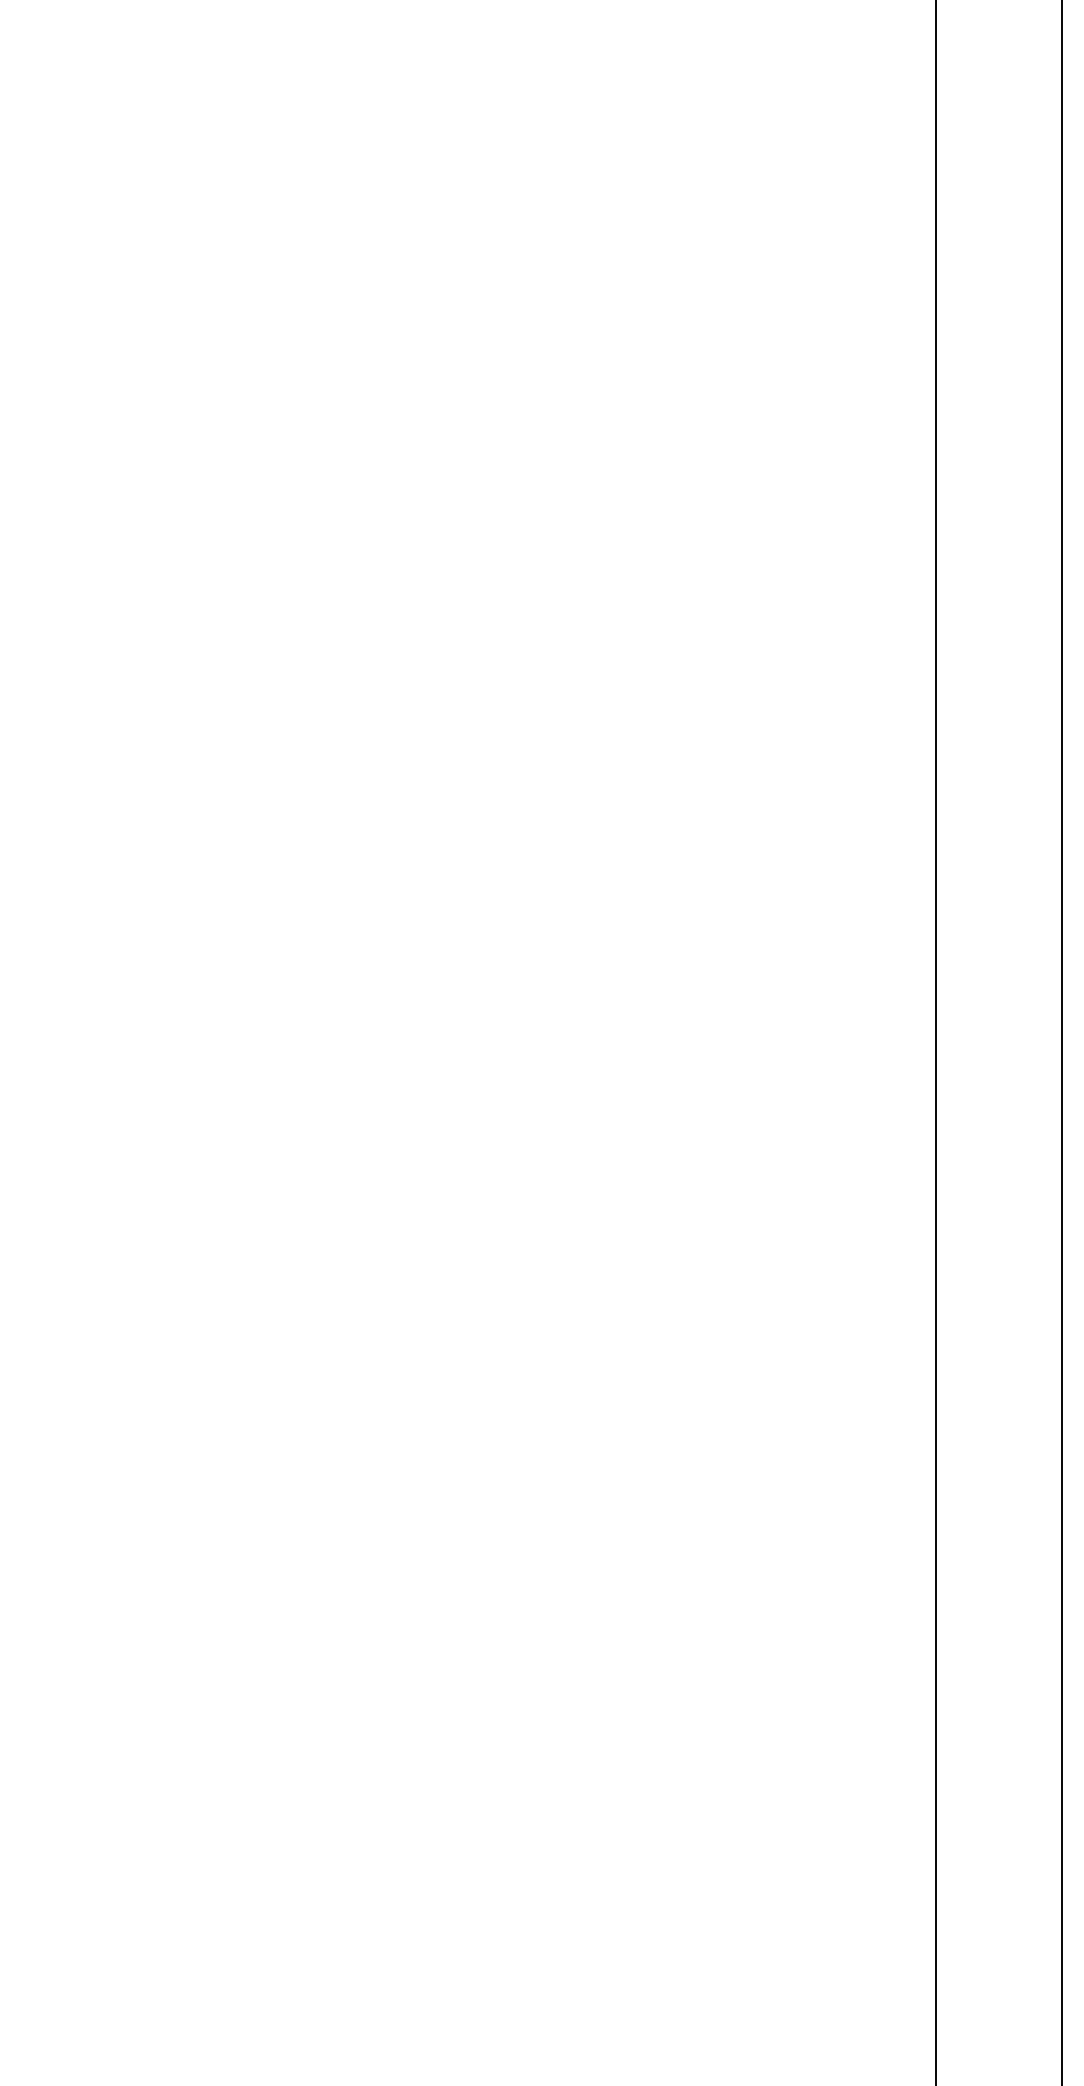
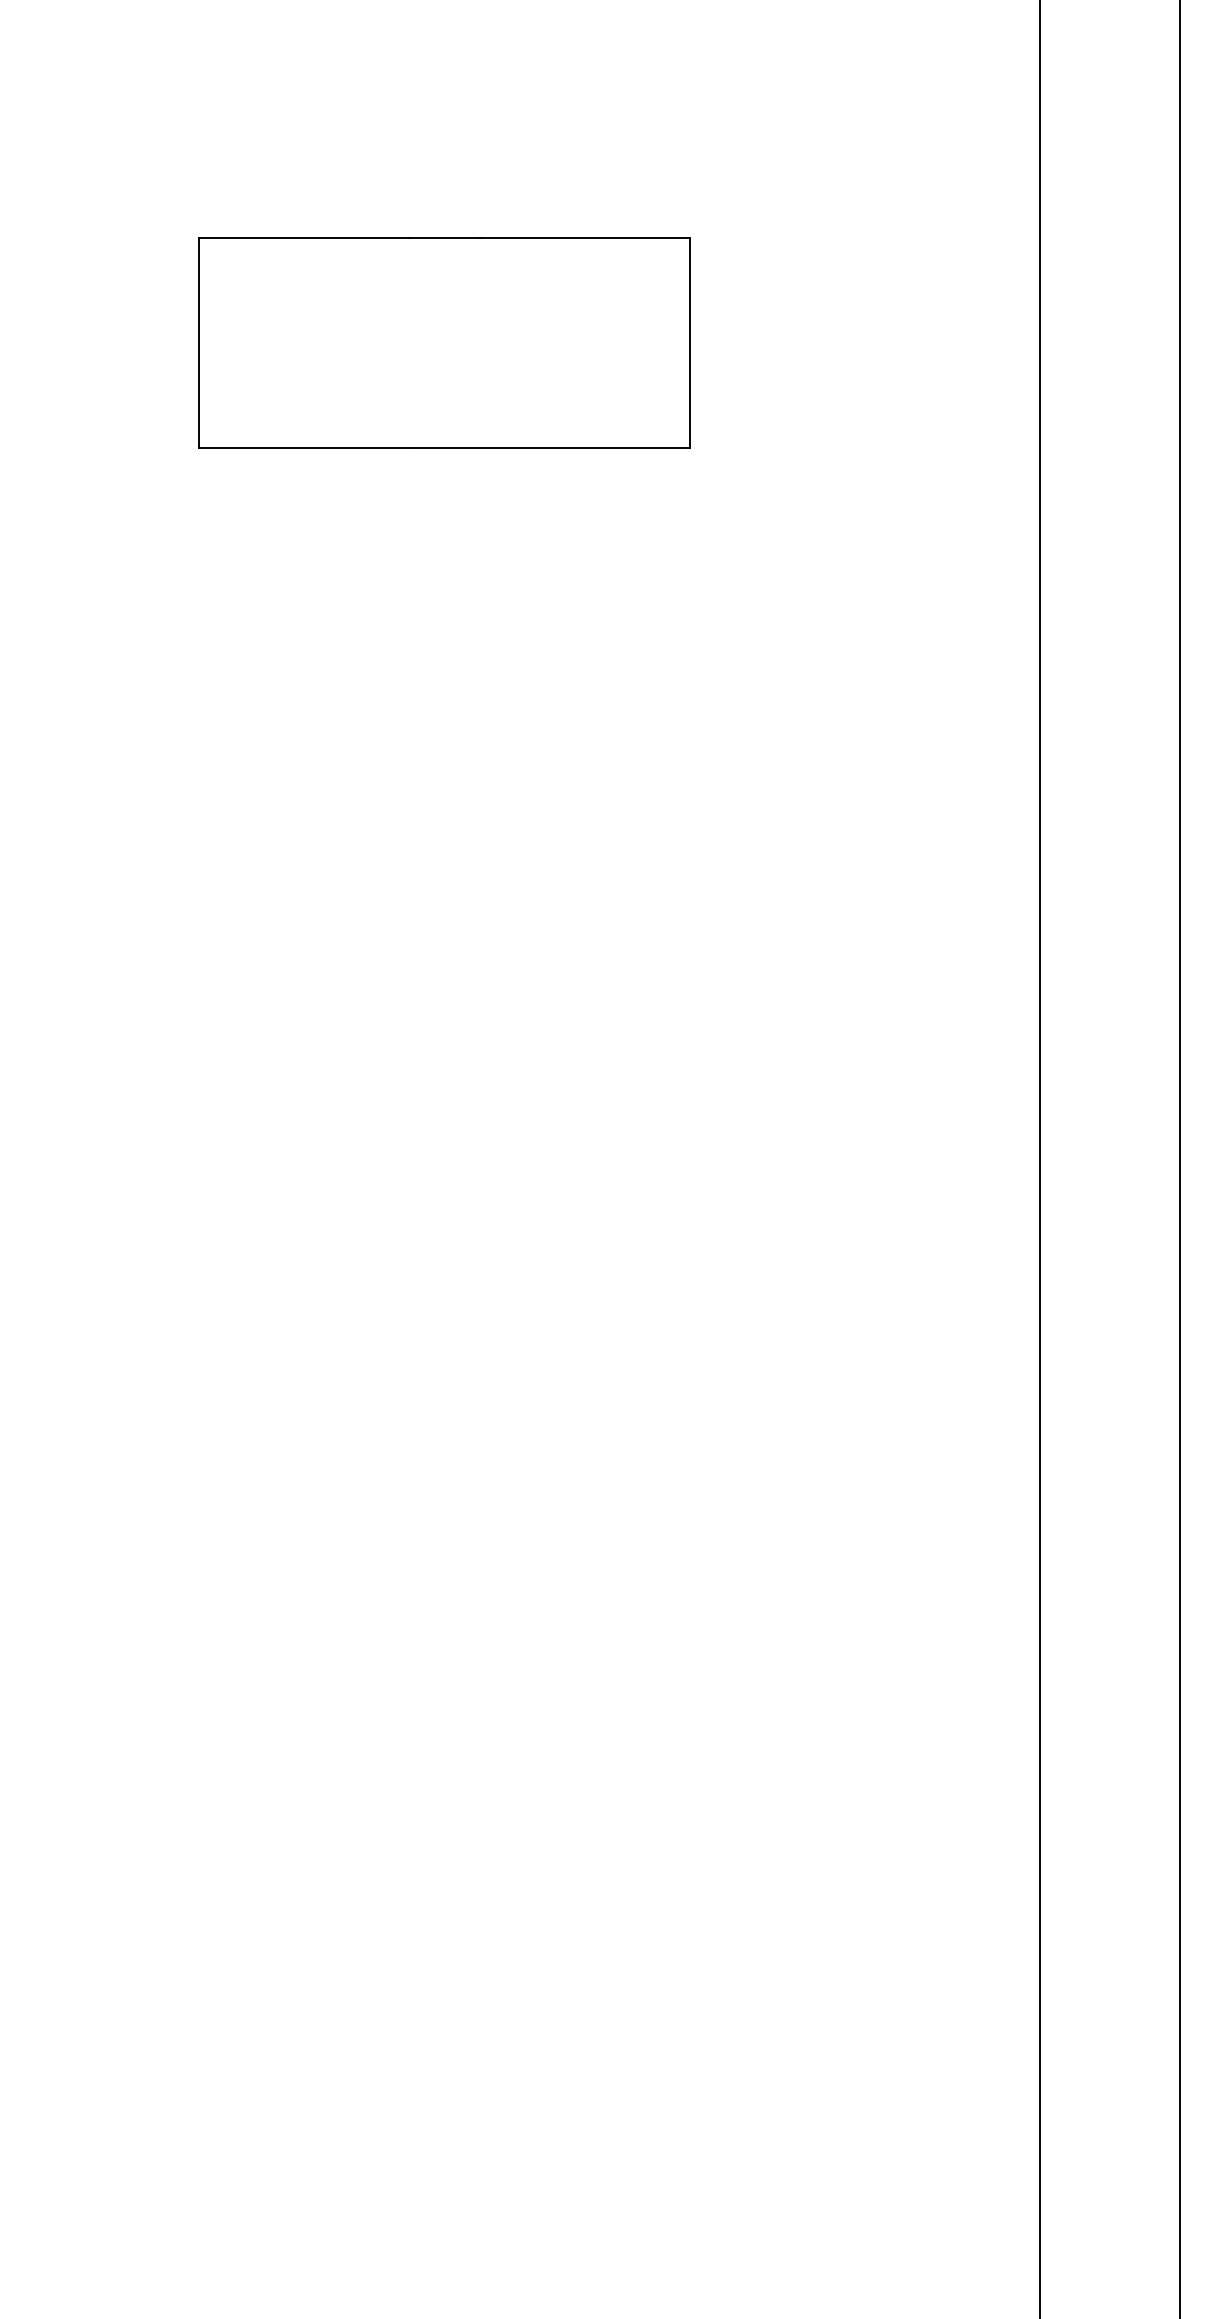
part: (399, 308) -> (444, 342), added

